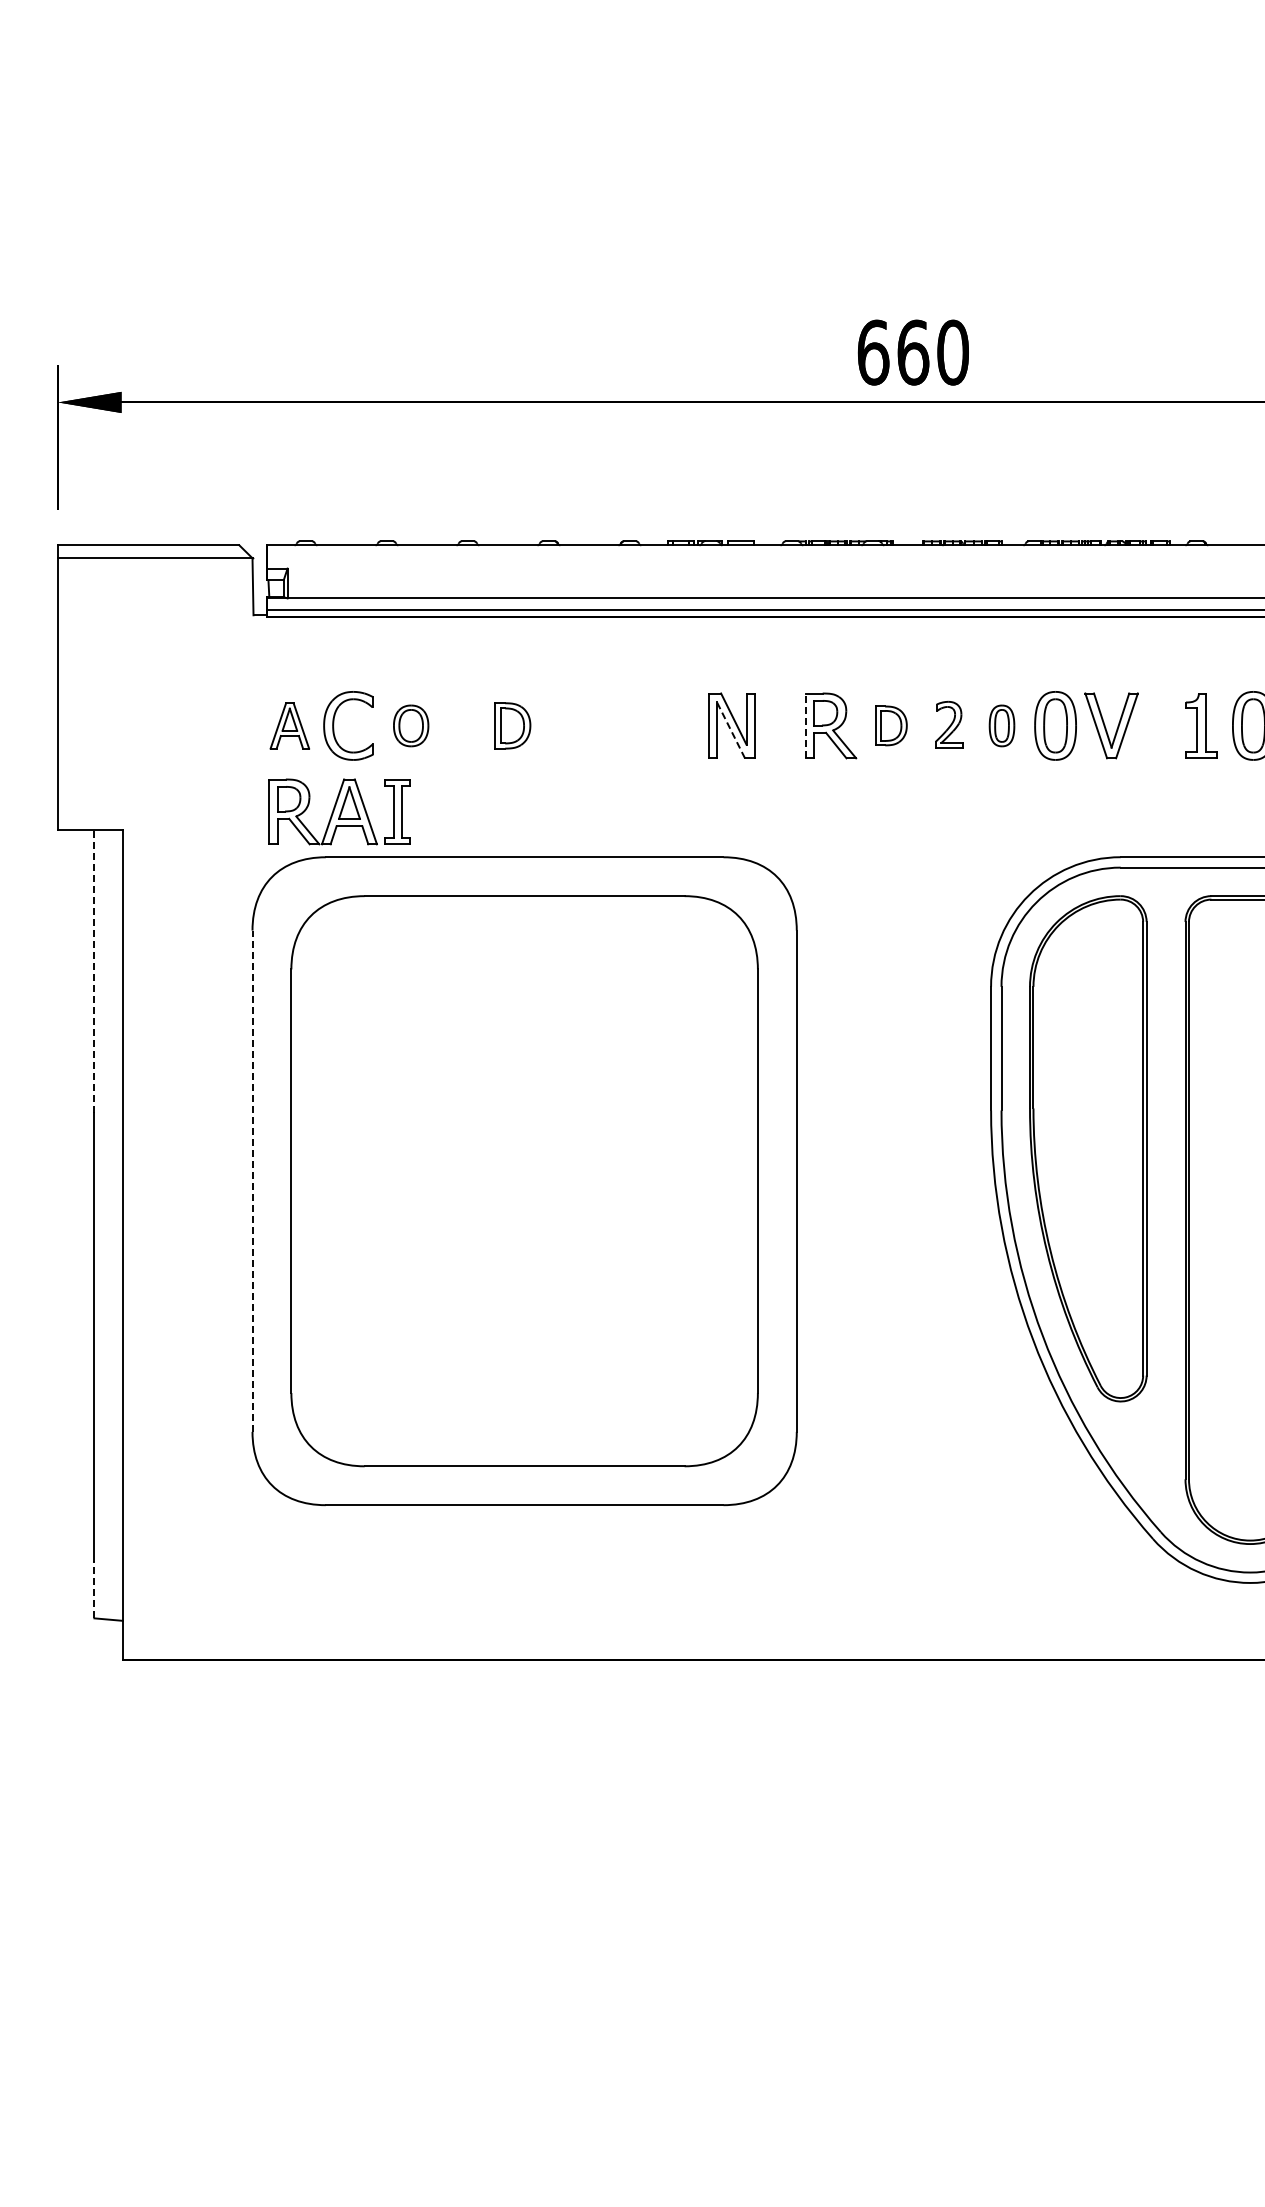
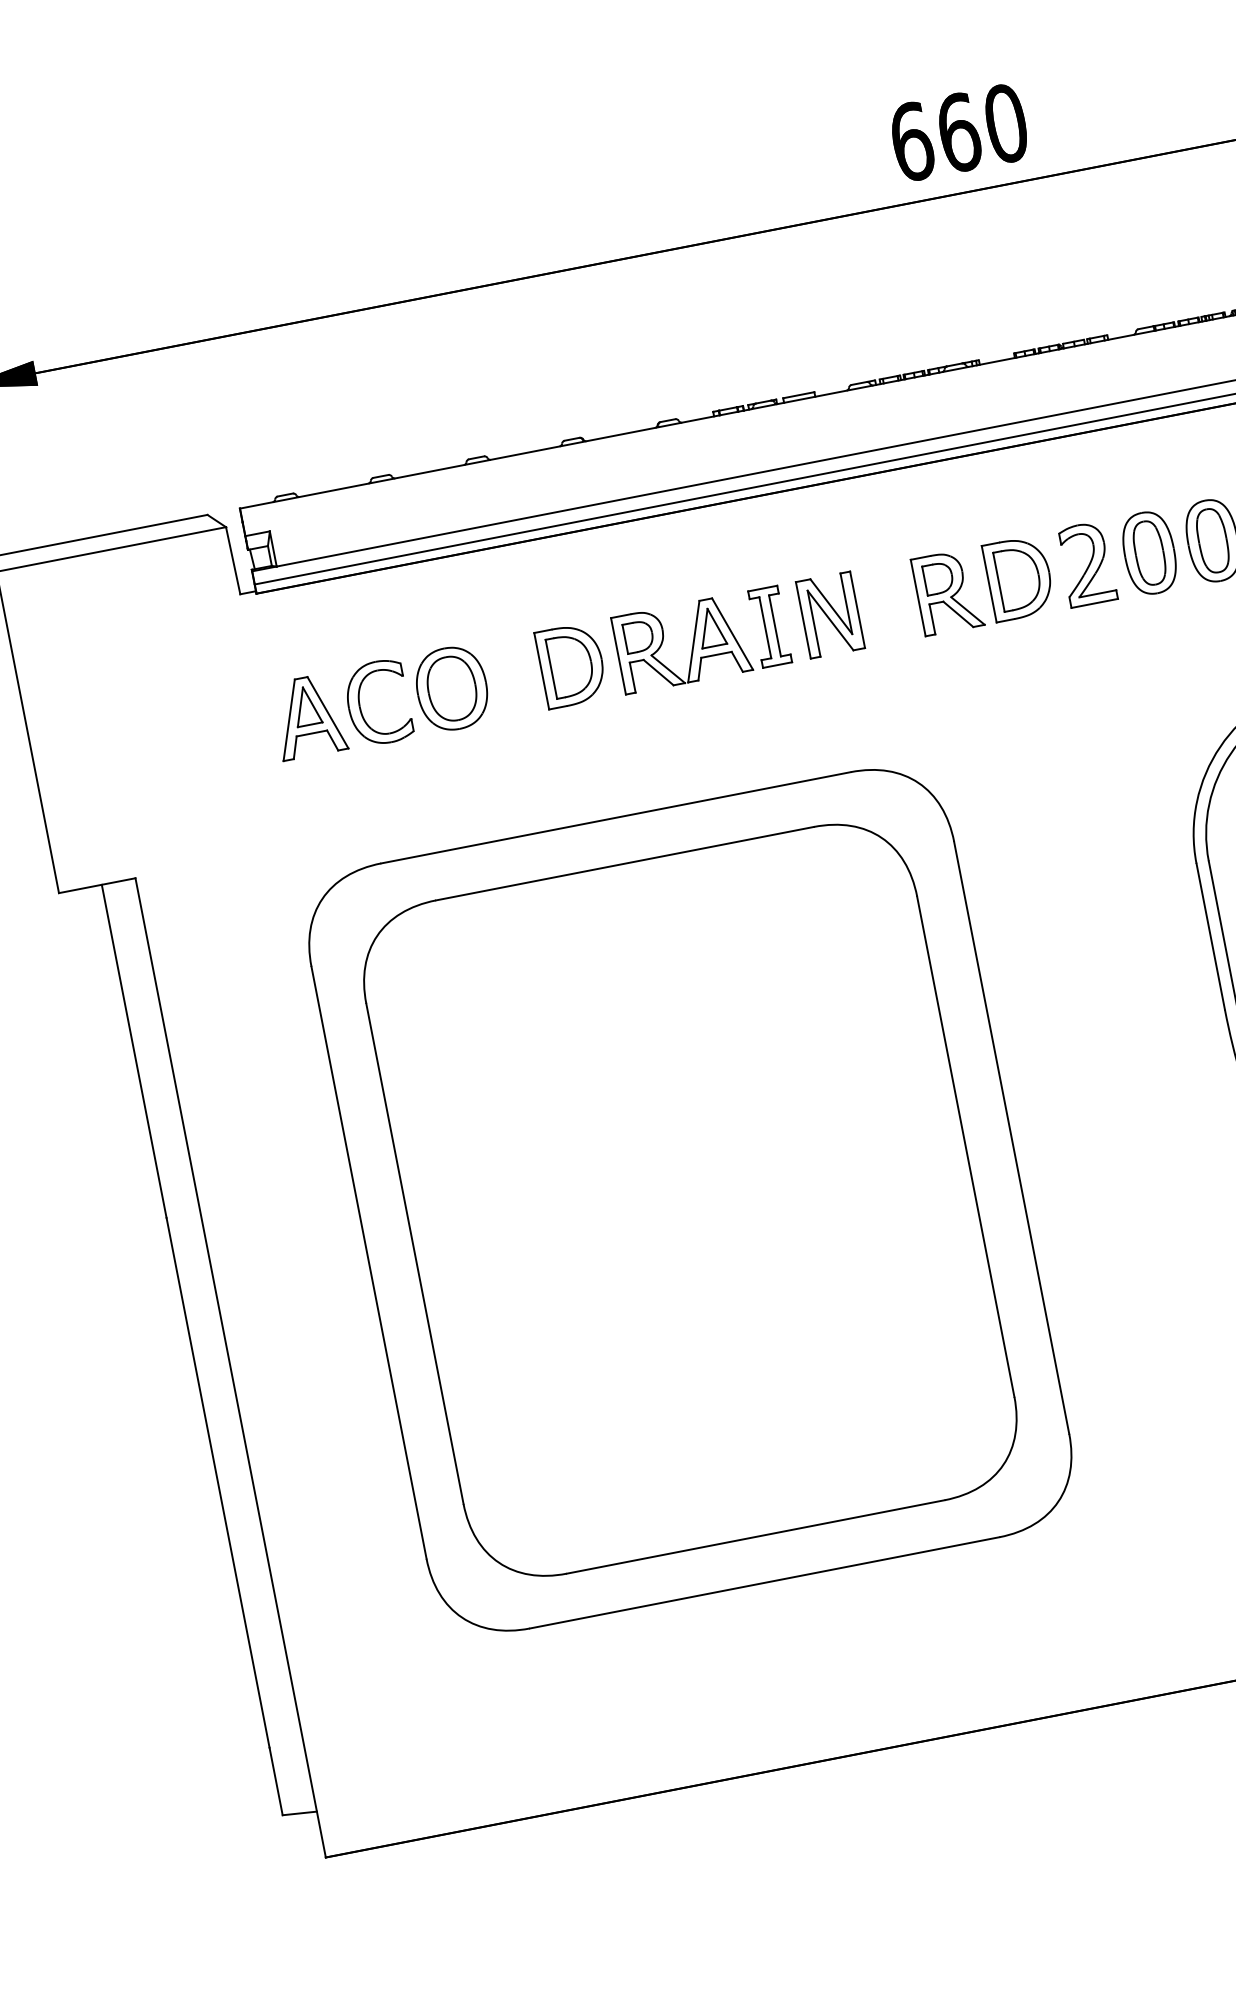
part: (949, 724) -> (1087, 563), size x1.43
part: (289, 725) -> (308, 716), size x1.43
part: (410, 725) -> (450, 688), size x1.67
part: (512, 725) -> (571, 664), size x1.43
line: (806, 725) -> (918, 597), dashed -> solid
part: (891, 725) -> (1018, 577), size x1.67
part: (1001, 725) -> (1148, 552), size x1.67
line: (730, 729) -> (829, 619), dashed -> solid
part: (339, 811) -> (701, 639), moved
line: (94, 970) -> (134, 1050), dashed -> solid
line: (252, 1181) -> (369, 1263), dashed -> solid
line: (94, 1589) -> (276, 1781), dashed -> solid

